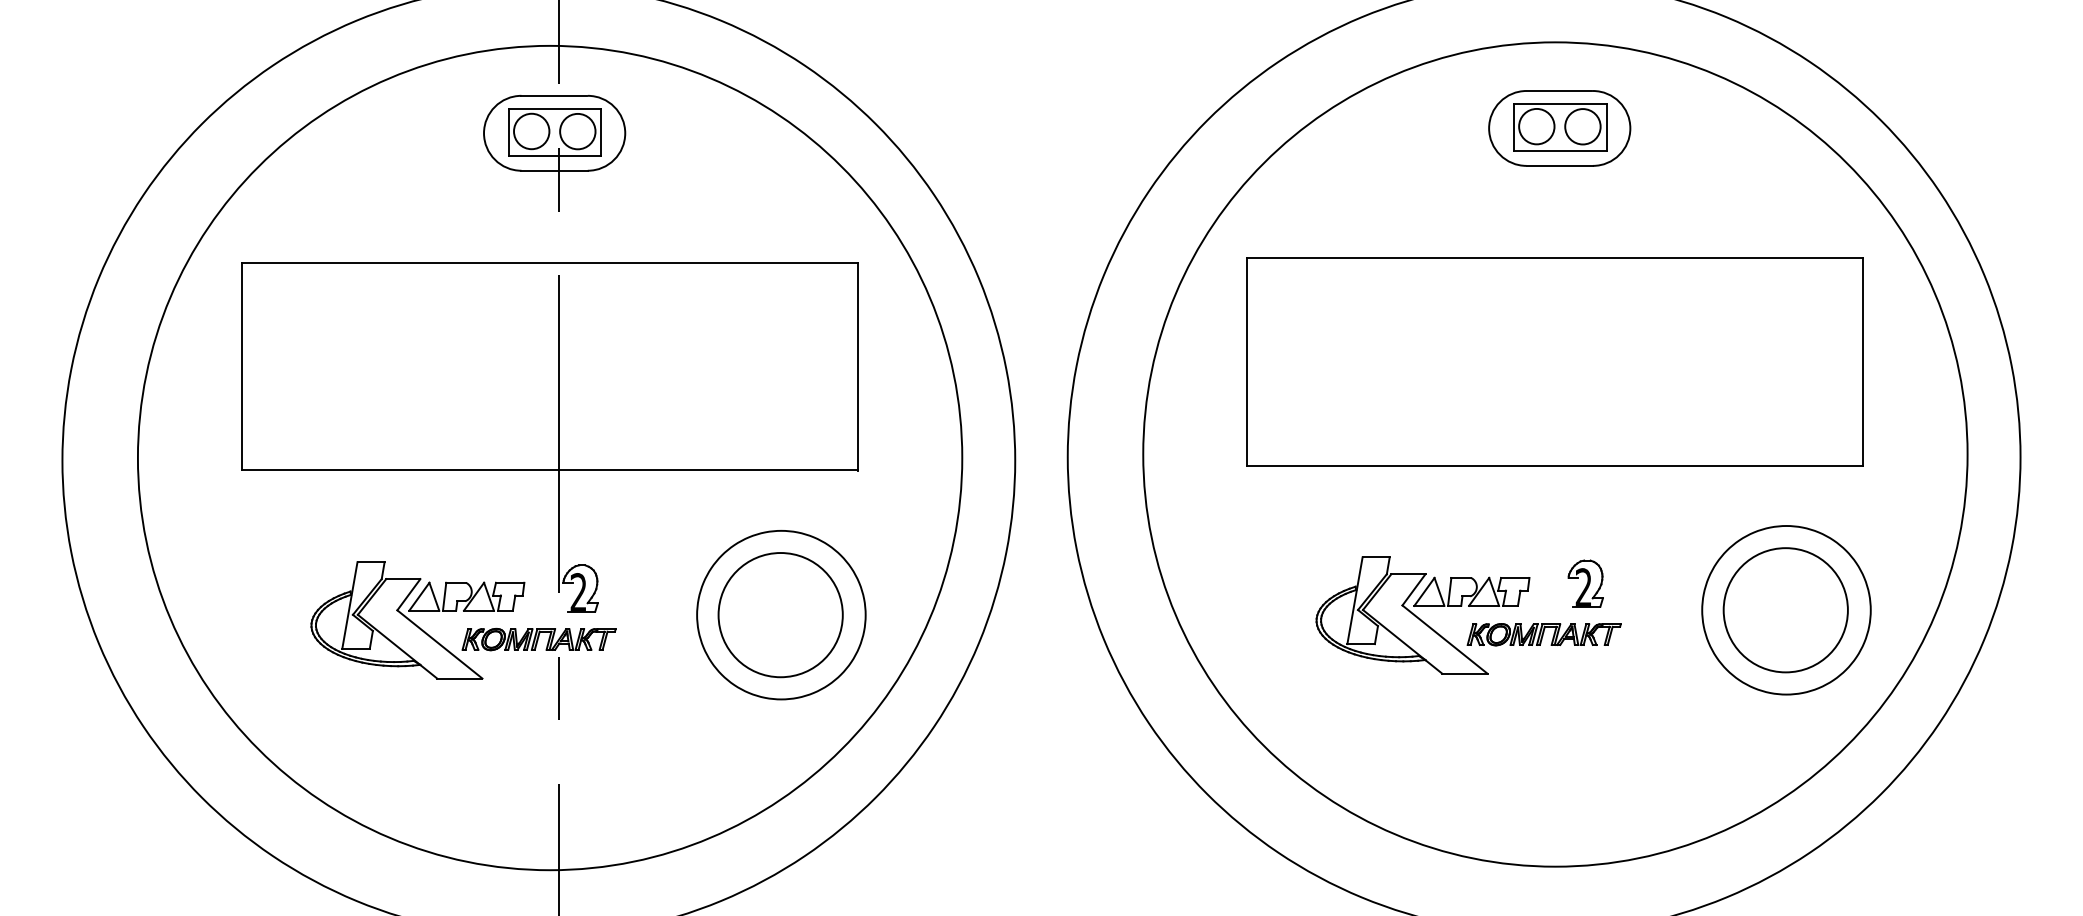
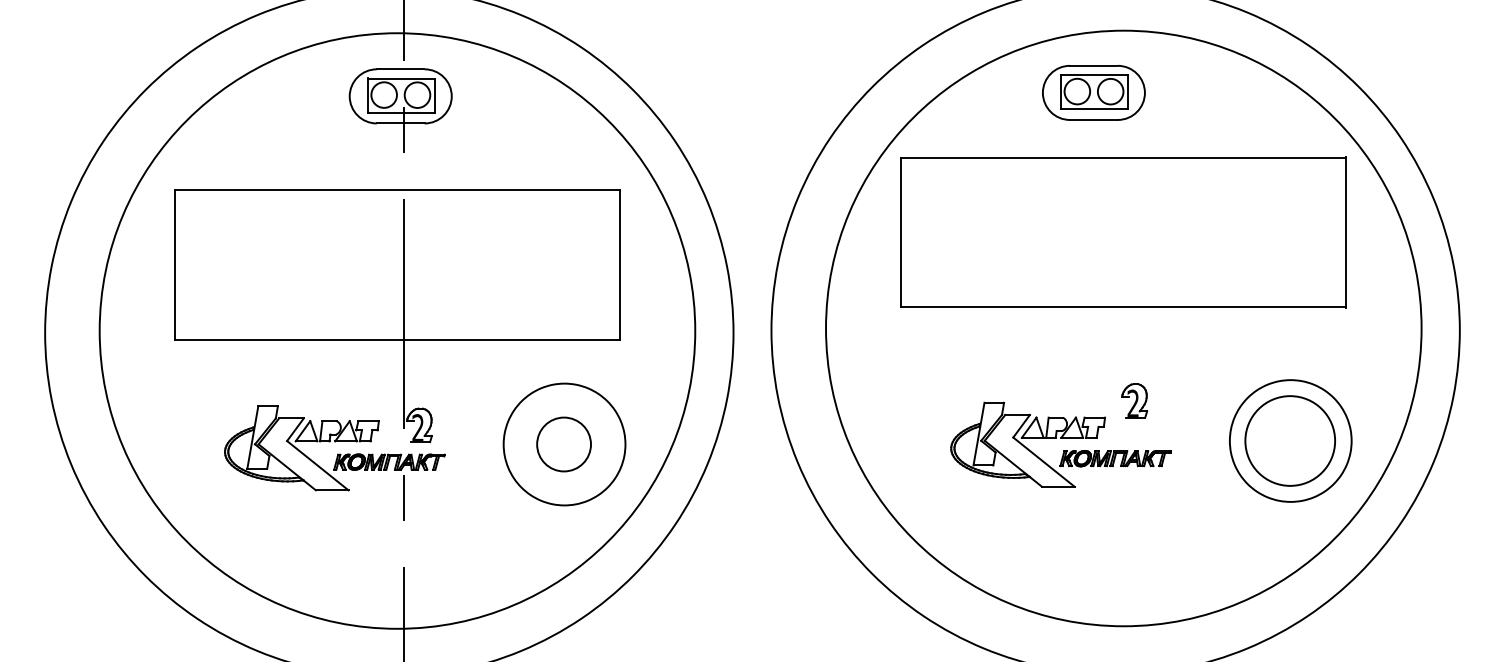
part: (1559, 127) -> (1093, 92), moved
part: (1555, 361) -> (1123, 232), moved
part: (1585, 583) -> (1134, 400), moved
circle: (779, 615) -> (563, 444), size x0.6

